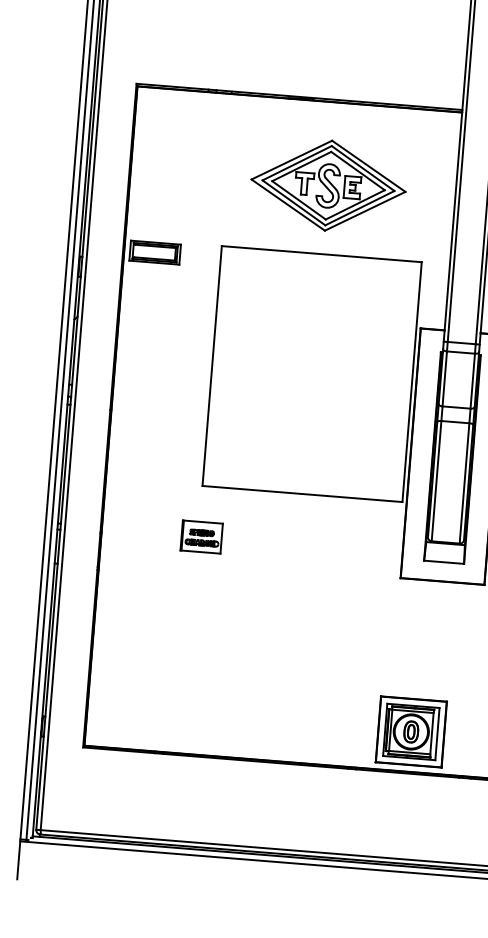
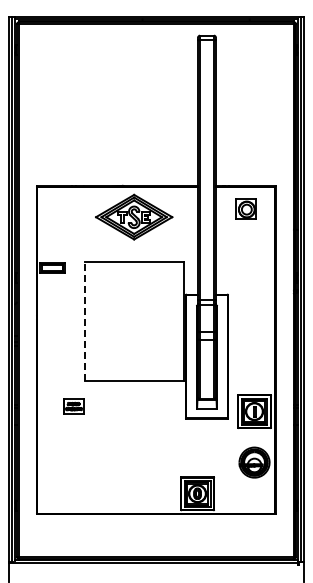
part: (329, 184) -> (134, 216), moved
line: (213, 365) -> (85, 321), solid -> dashed
part: (201, 537) -> (73, 406), moved

